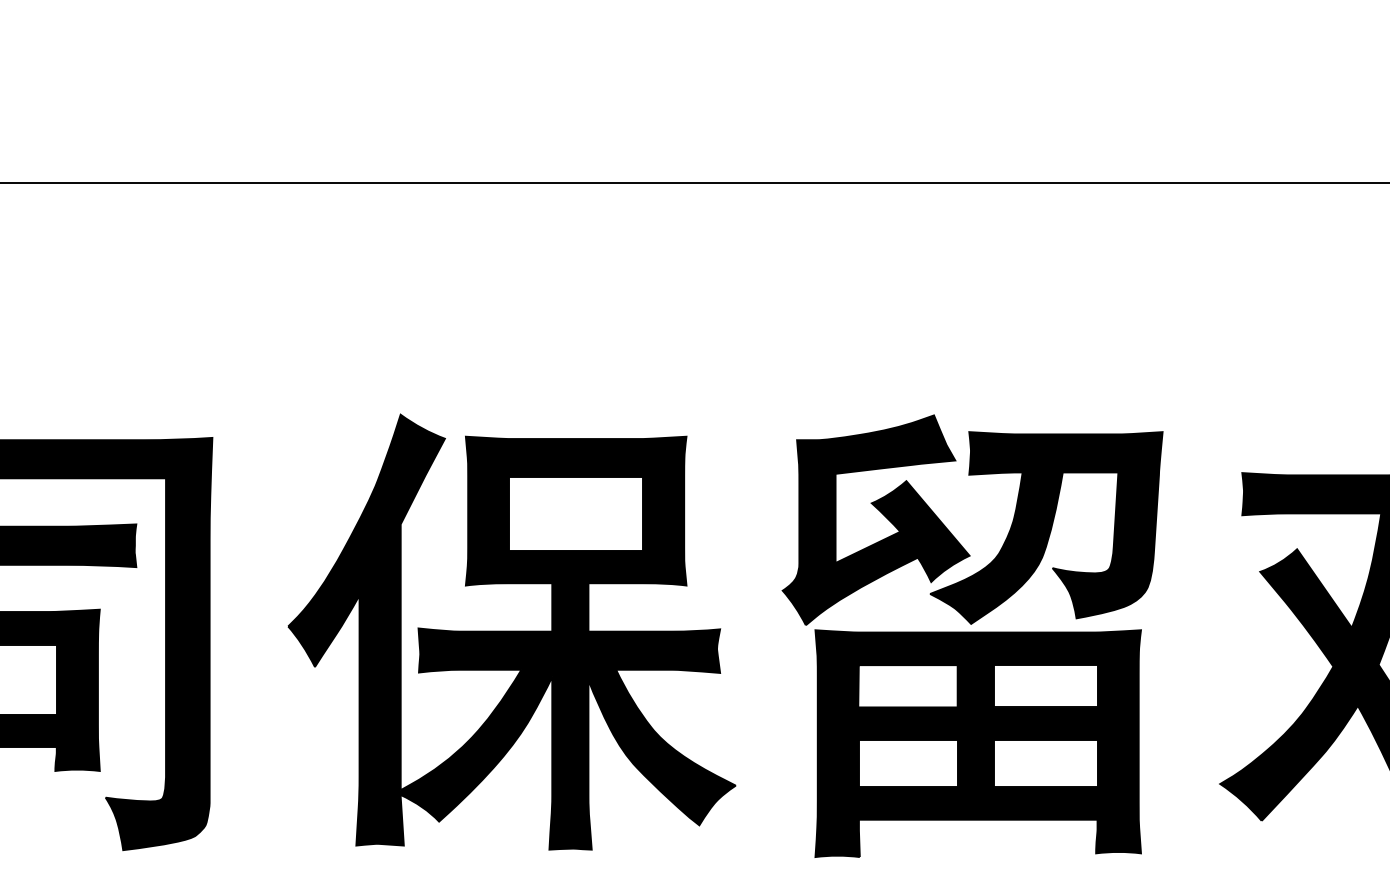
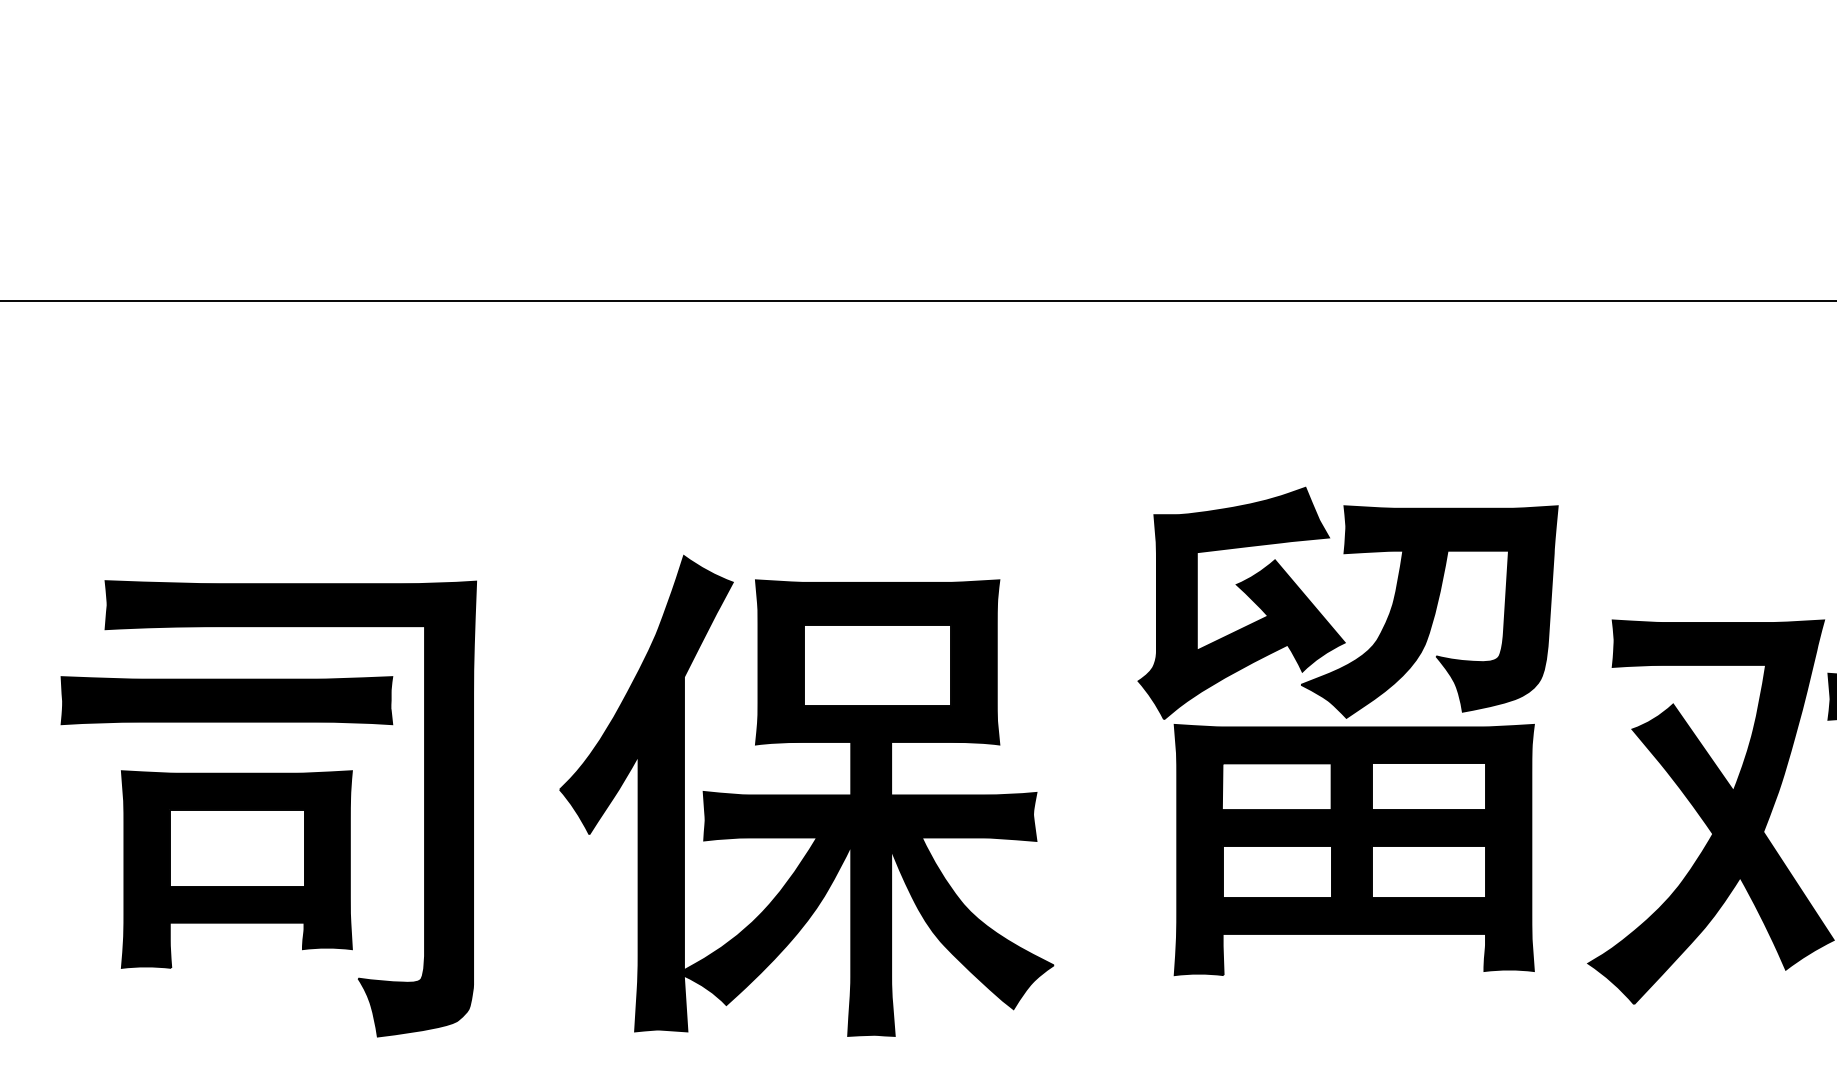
part: (972, 636) -> (1347, 731), moved

